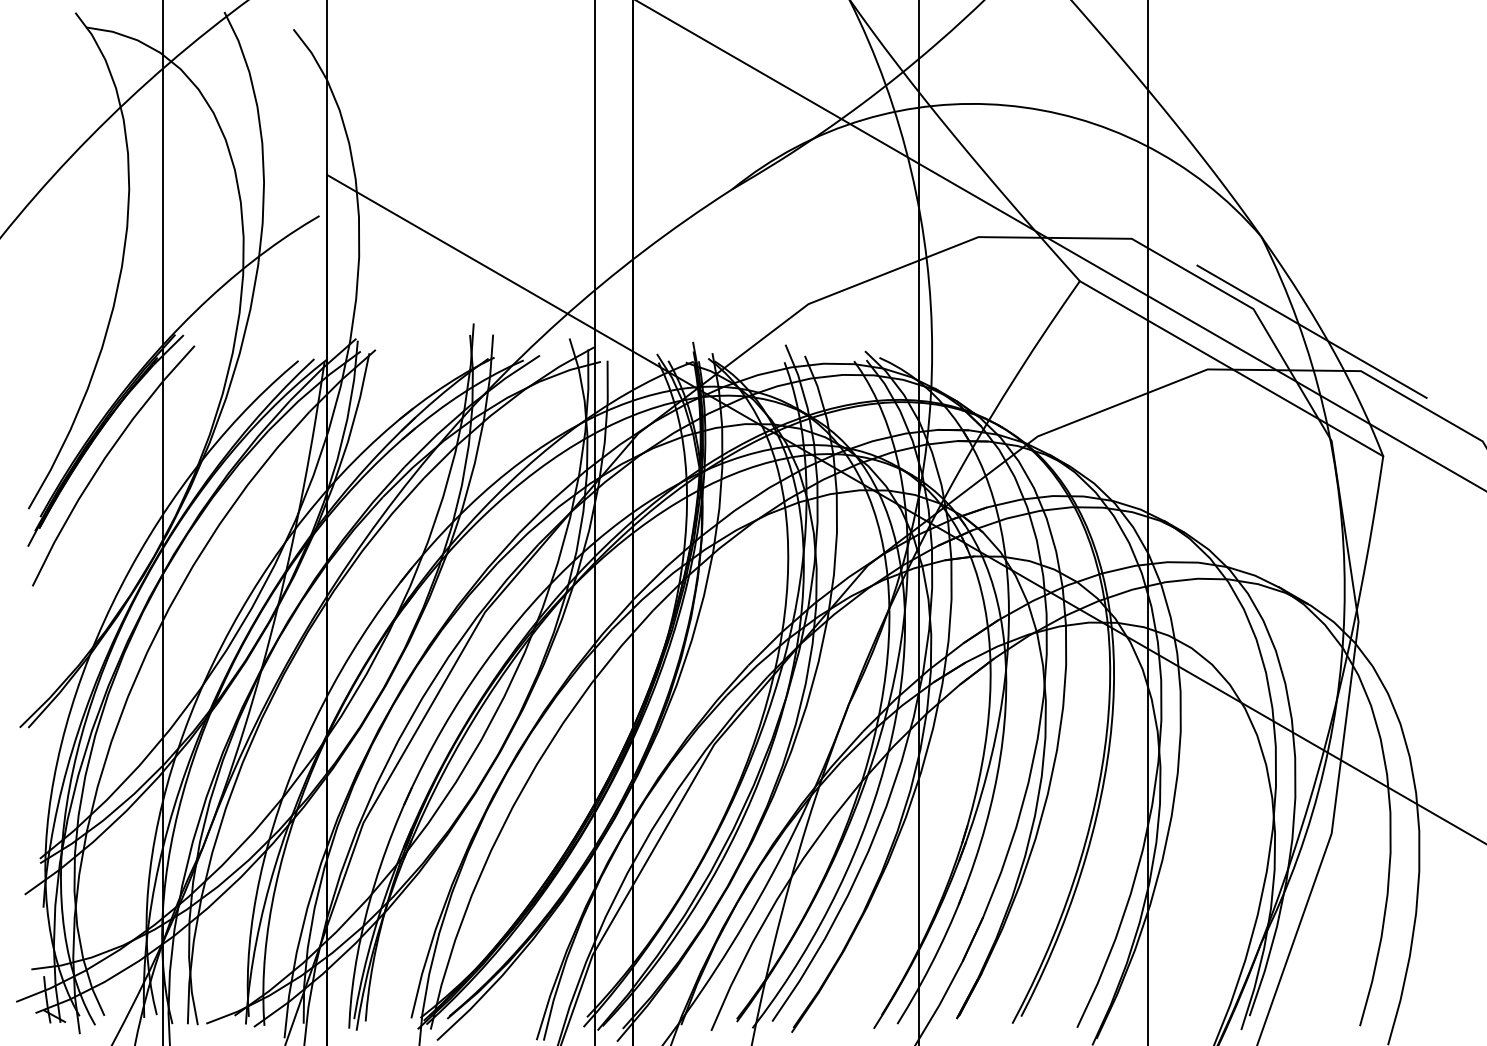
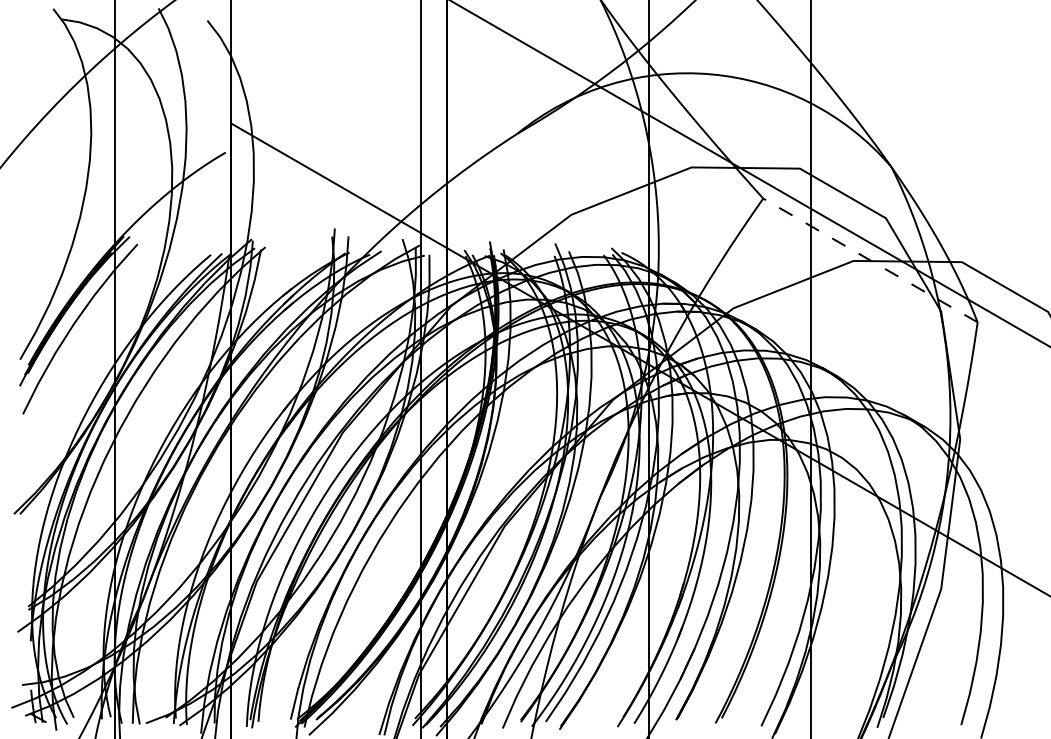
line: (1311, 331) -> (926, 234), removed
line: (1231, 368) -> (870, 260), solid -> dashed

